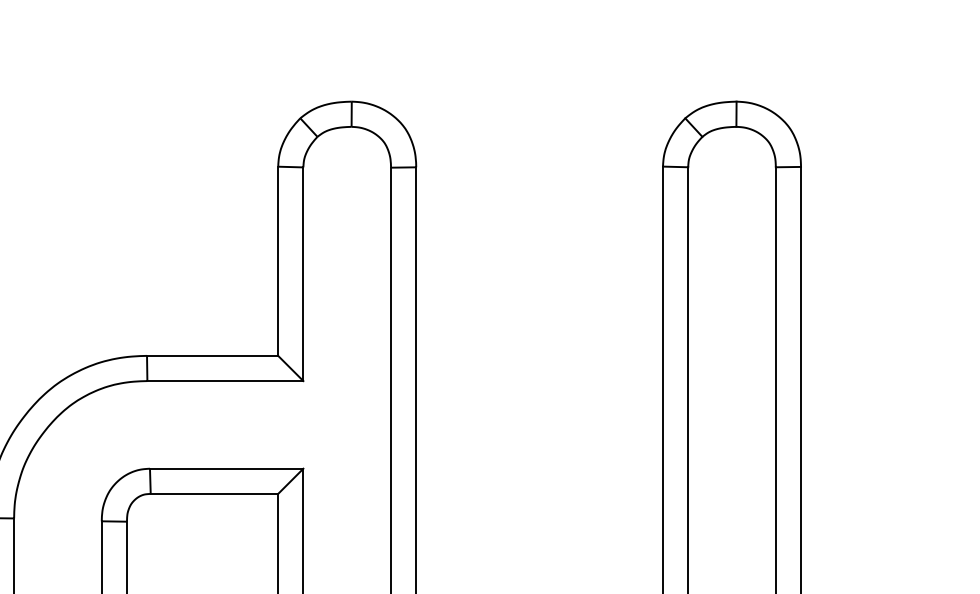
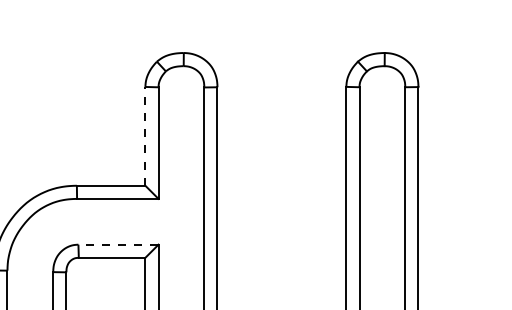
line: (278, 259) -> (145, 135), solid -> dashed
line: (226, 468) -> (118, 244), solid -> dashed

